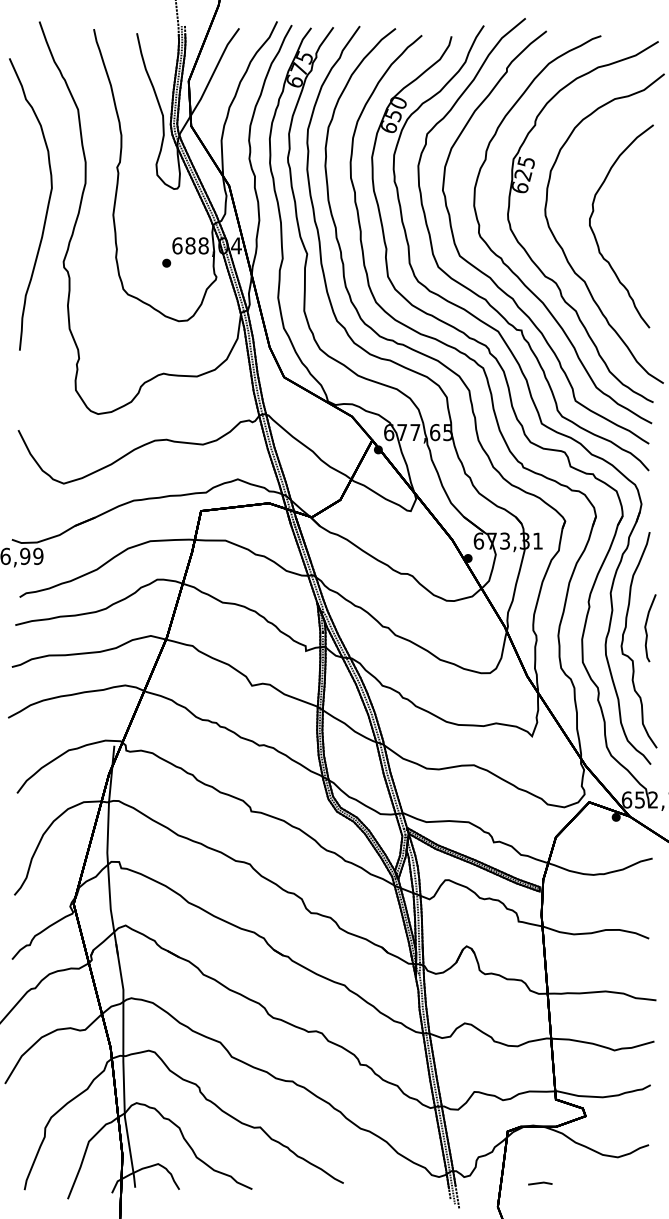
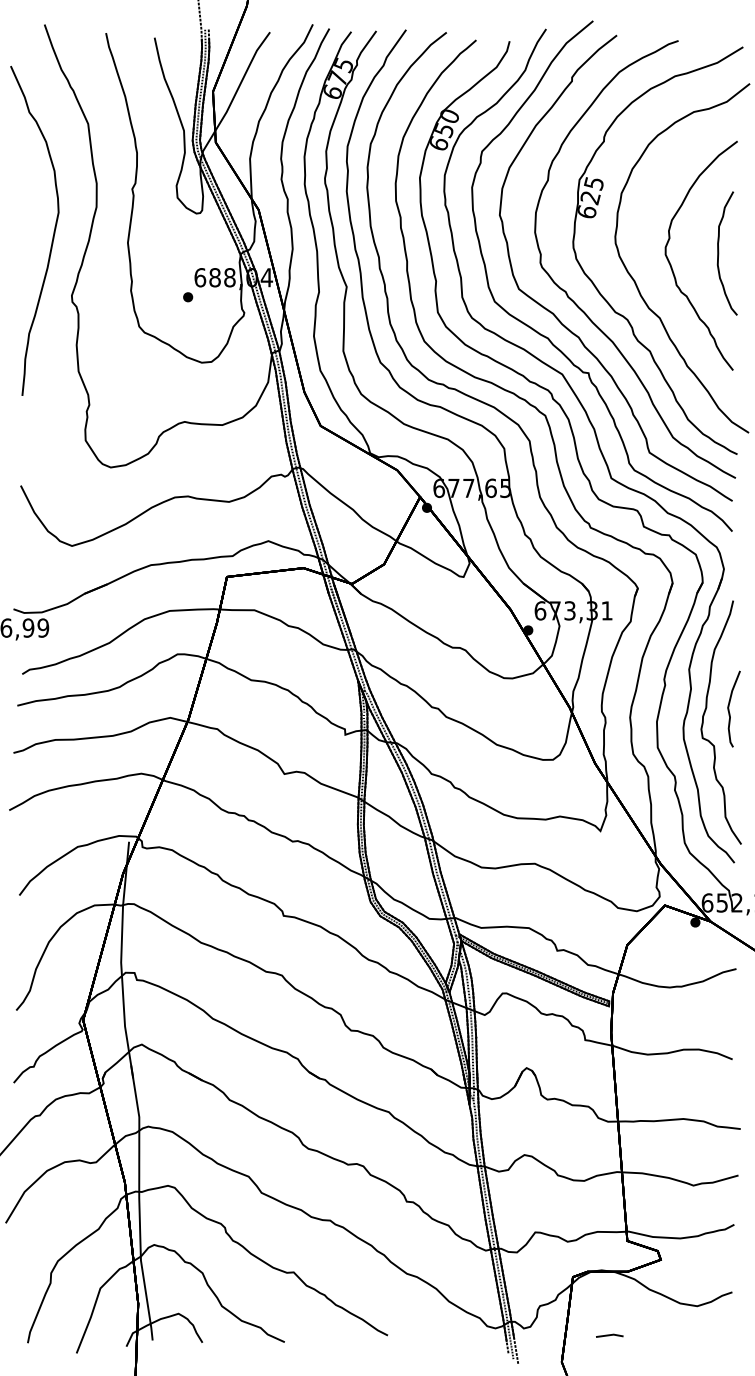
part: (637, 224) -> (719, 253), added

